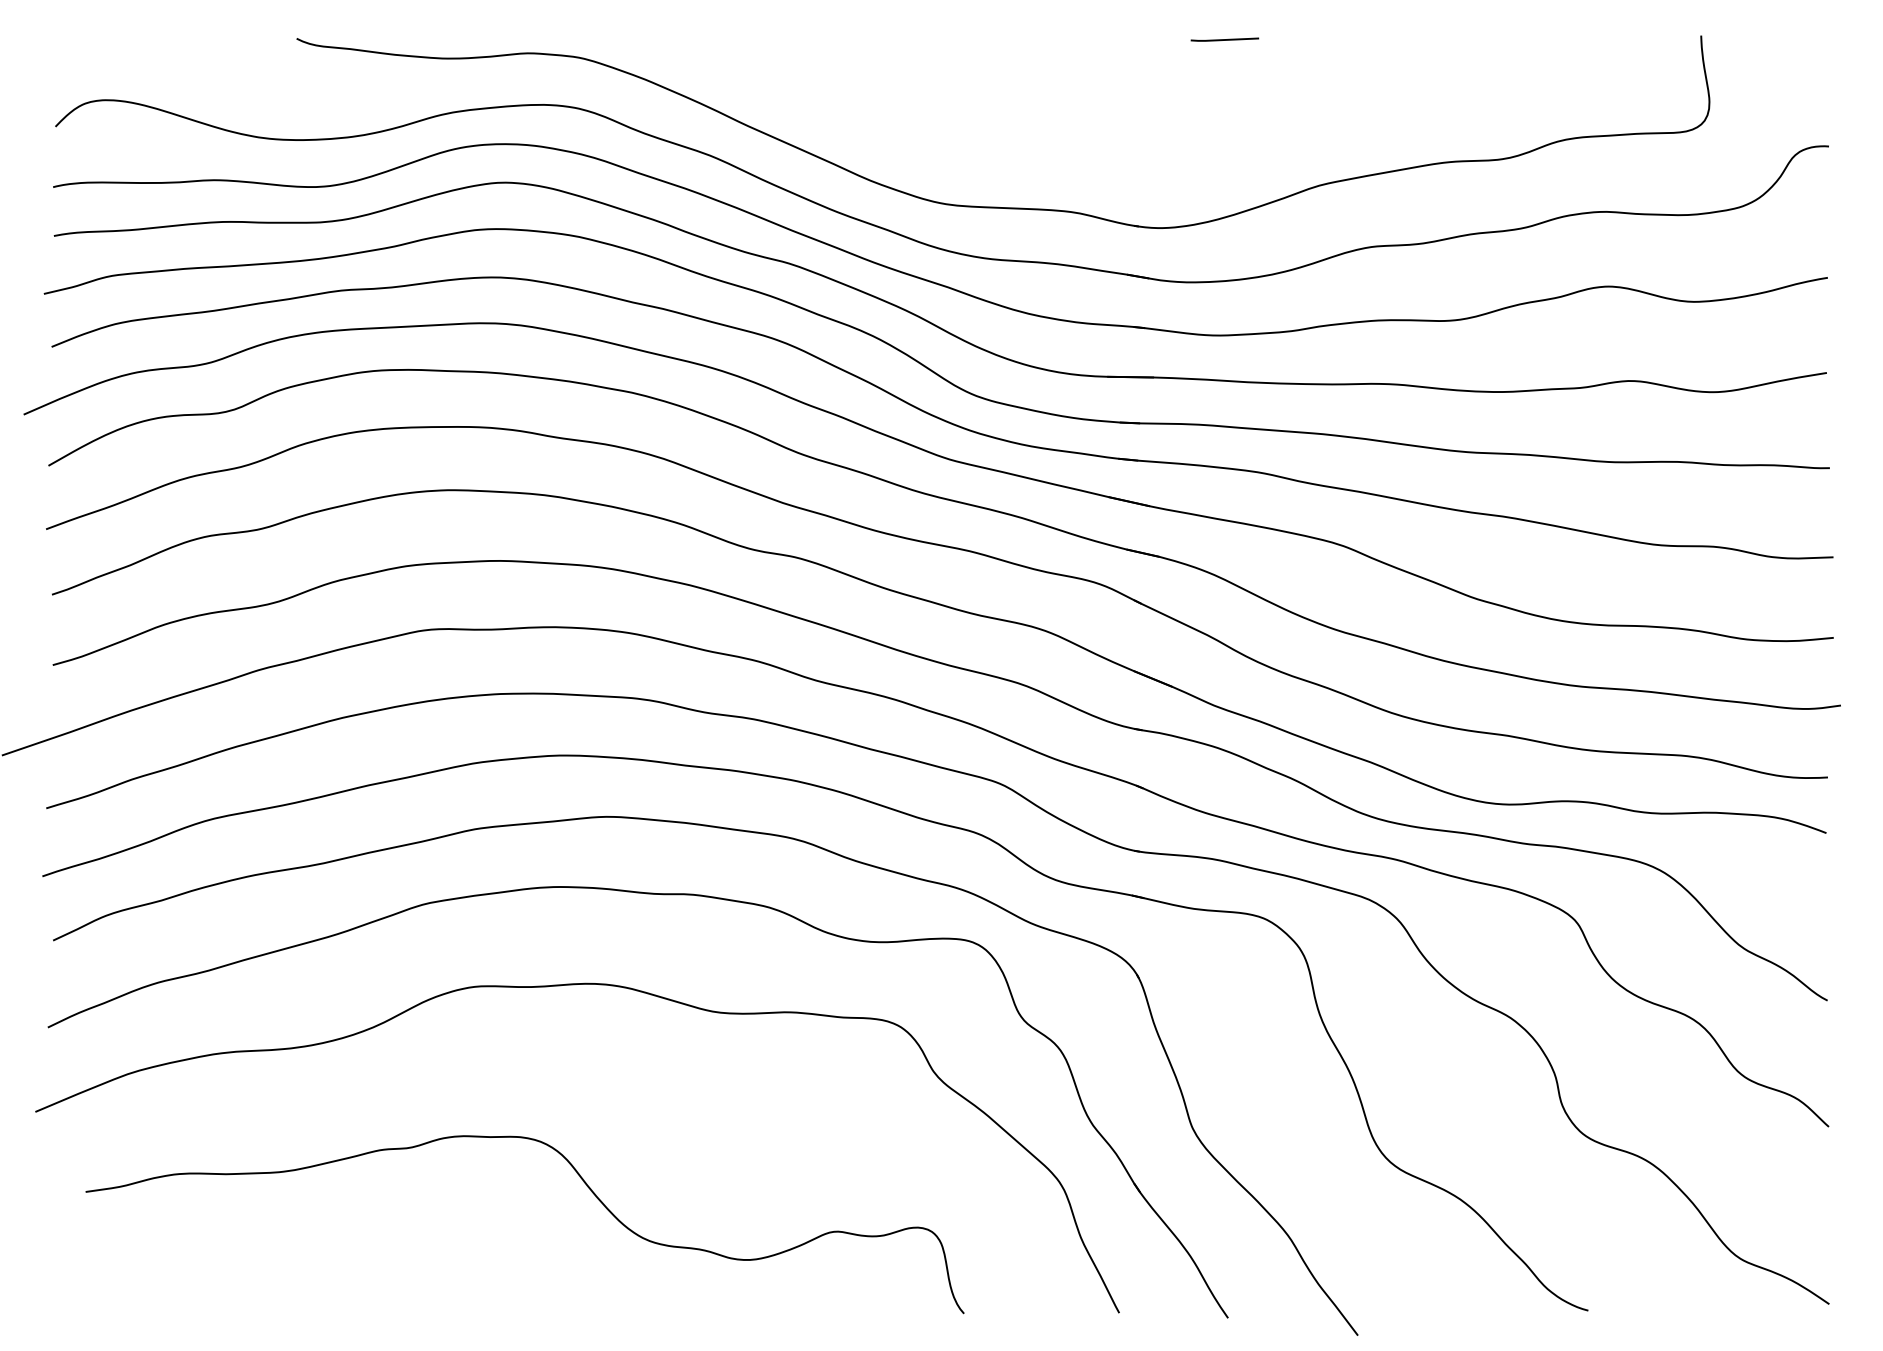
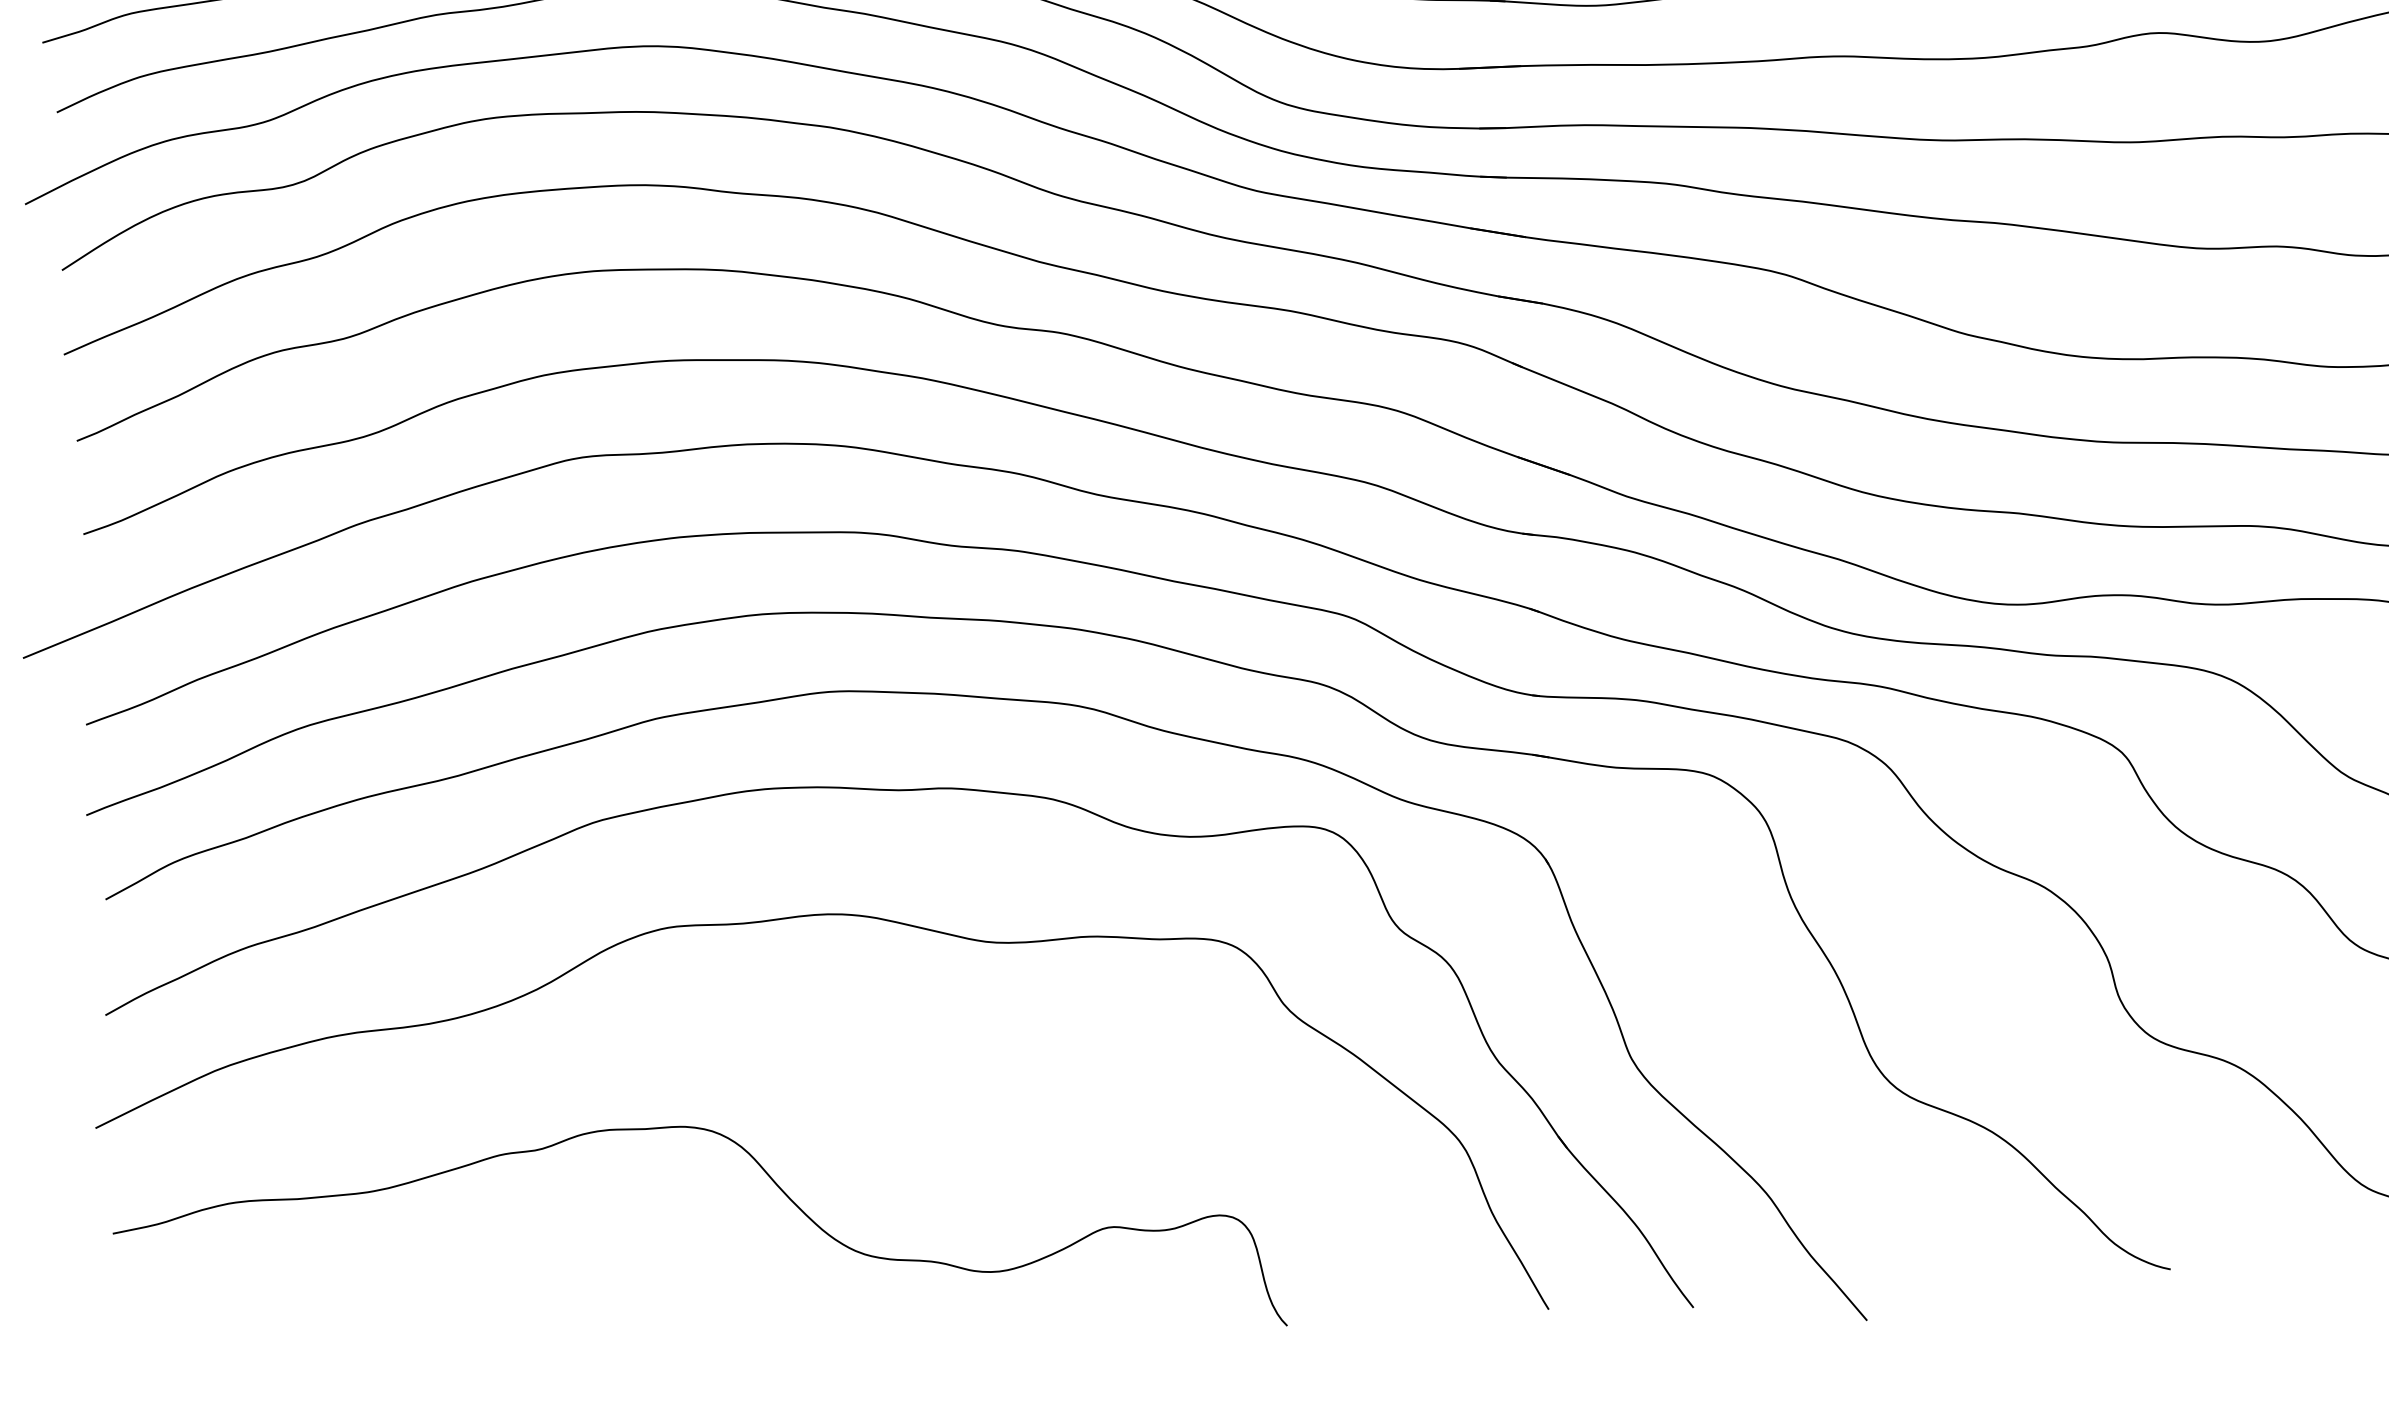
curve: (583, 1182) -> (772, 1181), moved

